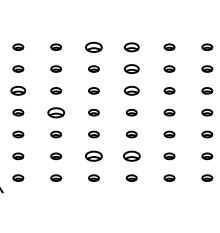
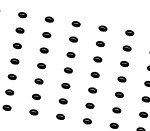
part: (93, 46) -> (75, 23), size x0.62
part: (131, 46) -> (102, 28), size x0.71
part: (131, 68) -> (100, 43), size x0.71
part: (18, 90) -> (17, 45), size x0.71
part: (131, 90) -> (97, 59), size x0.71
part: (55, 112) -> (41, 65), size x0.62
part: (93, 156) -> (62, 101), size x0.62
part: (131, 156) -> (89, 105), size x0.62

